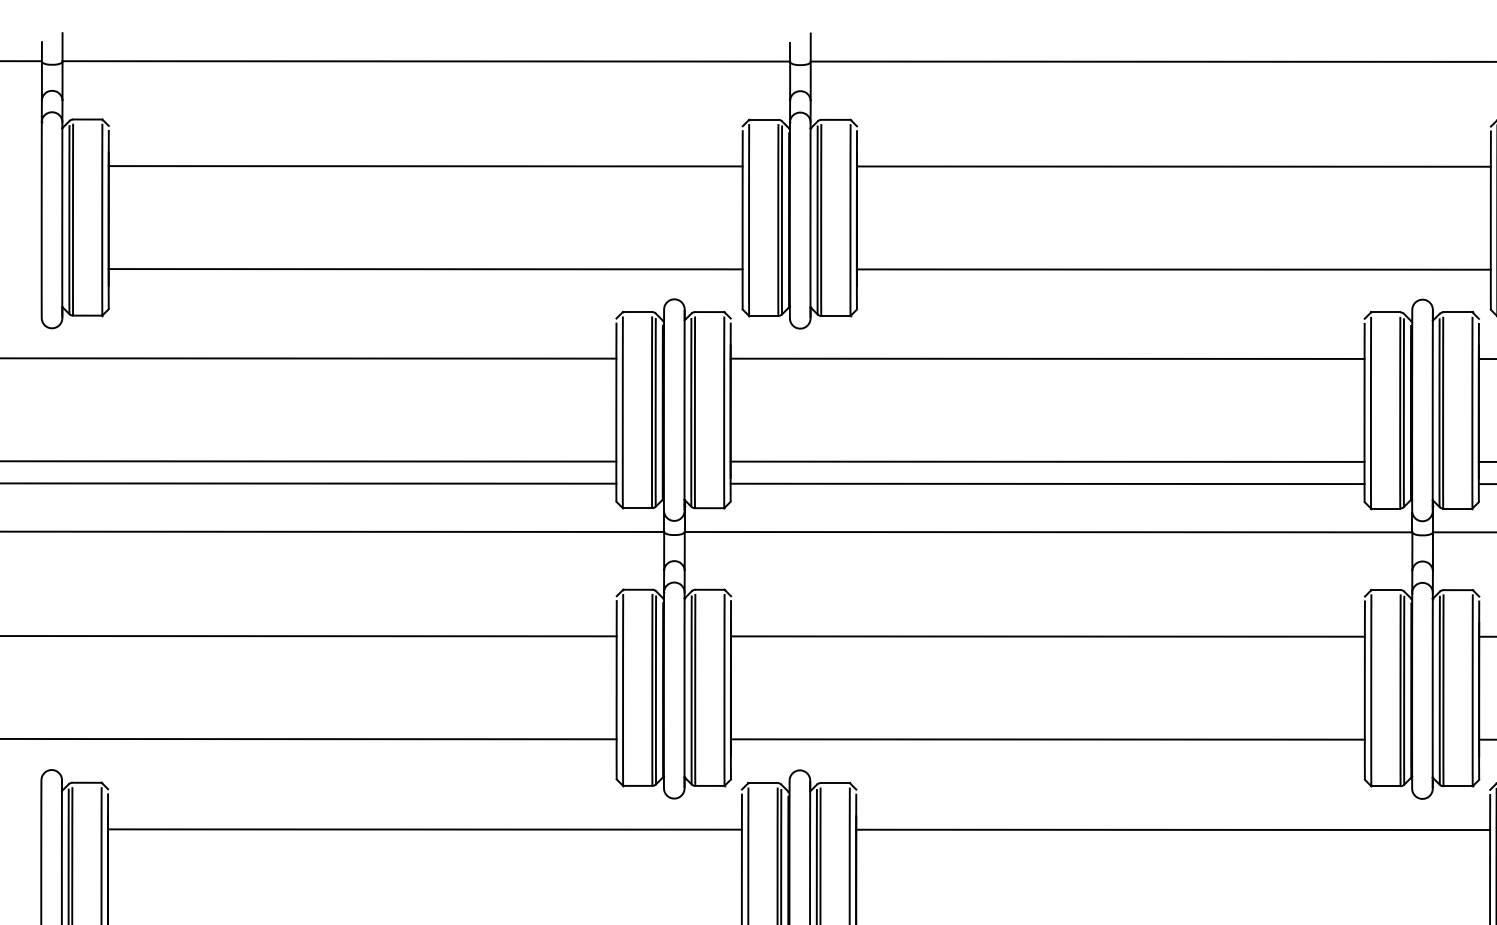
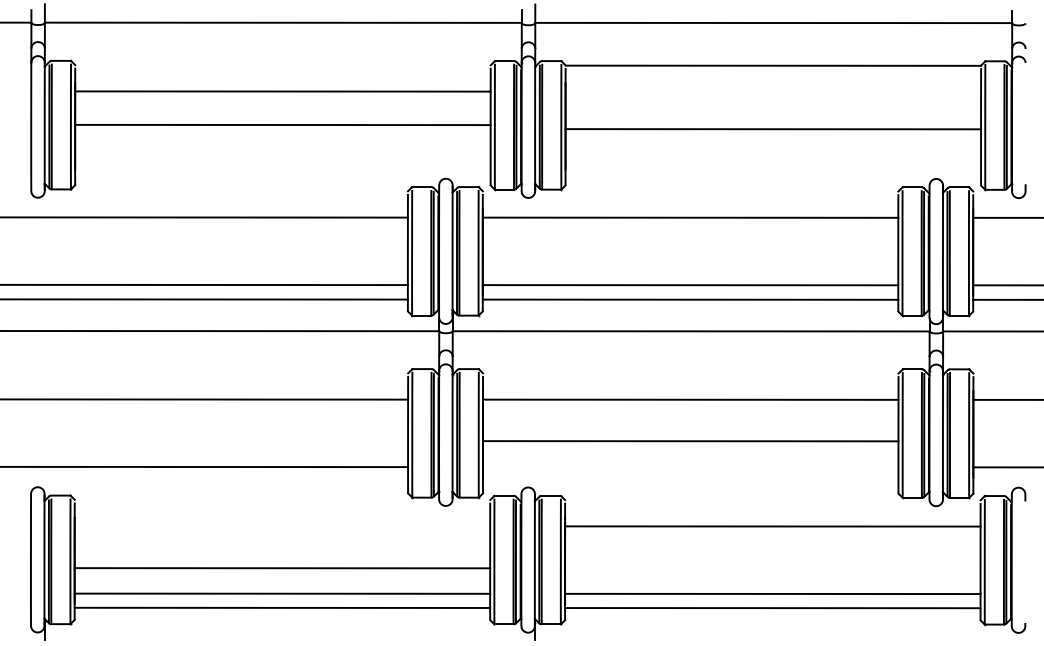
line: (1174, 166) -> (773, 65), moved
line: (425, 268) -> (282, 124), moved
line: (1174, 269) -> (773, 129), moved
line: (1047, 739) -> (690, 441), moved
line: (425, 829) -> (282, 568), moved

